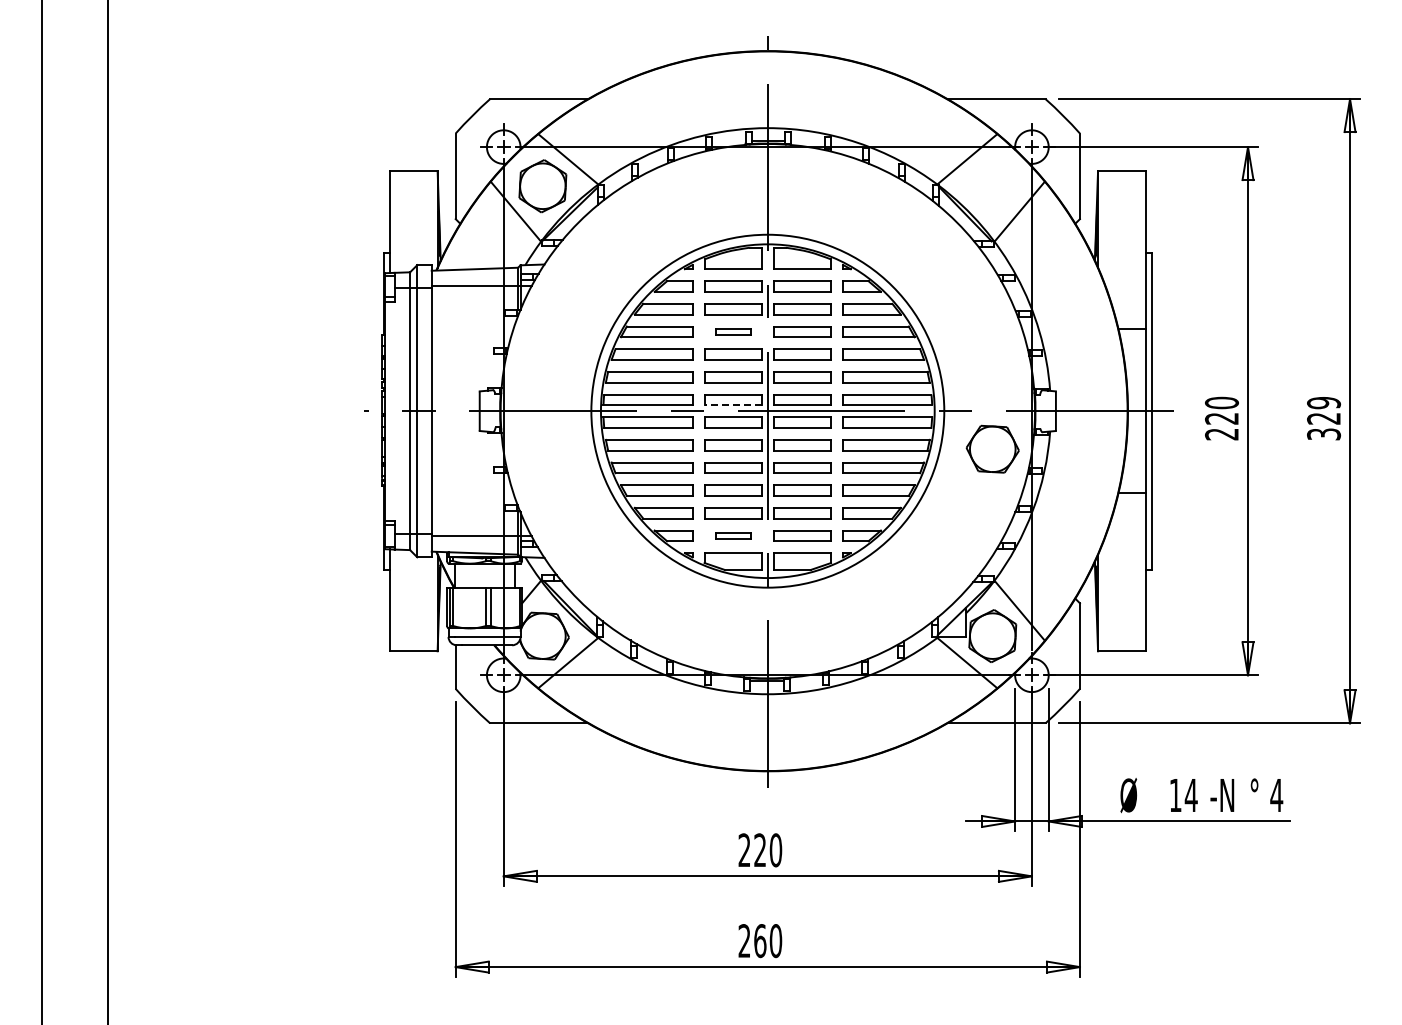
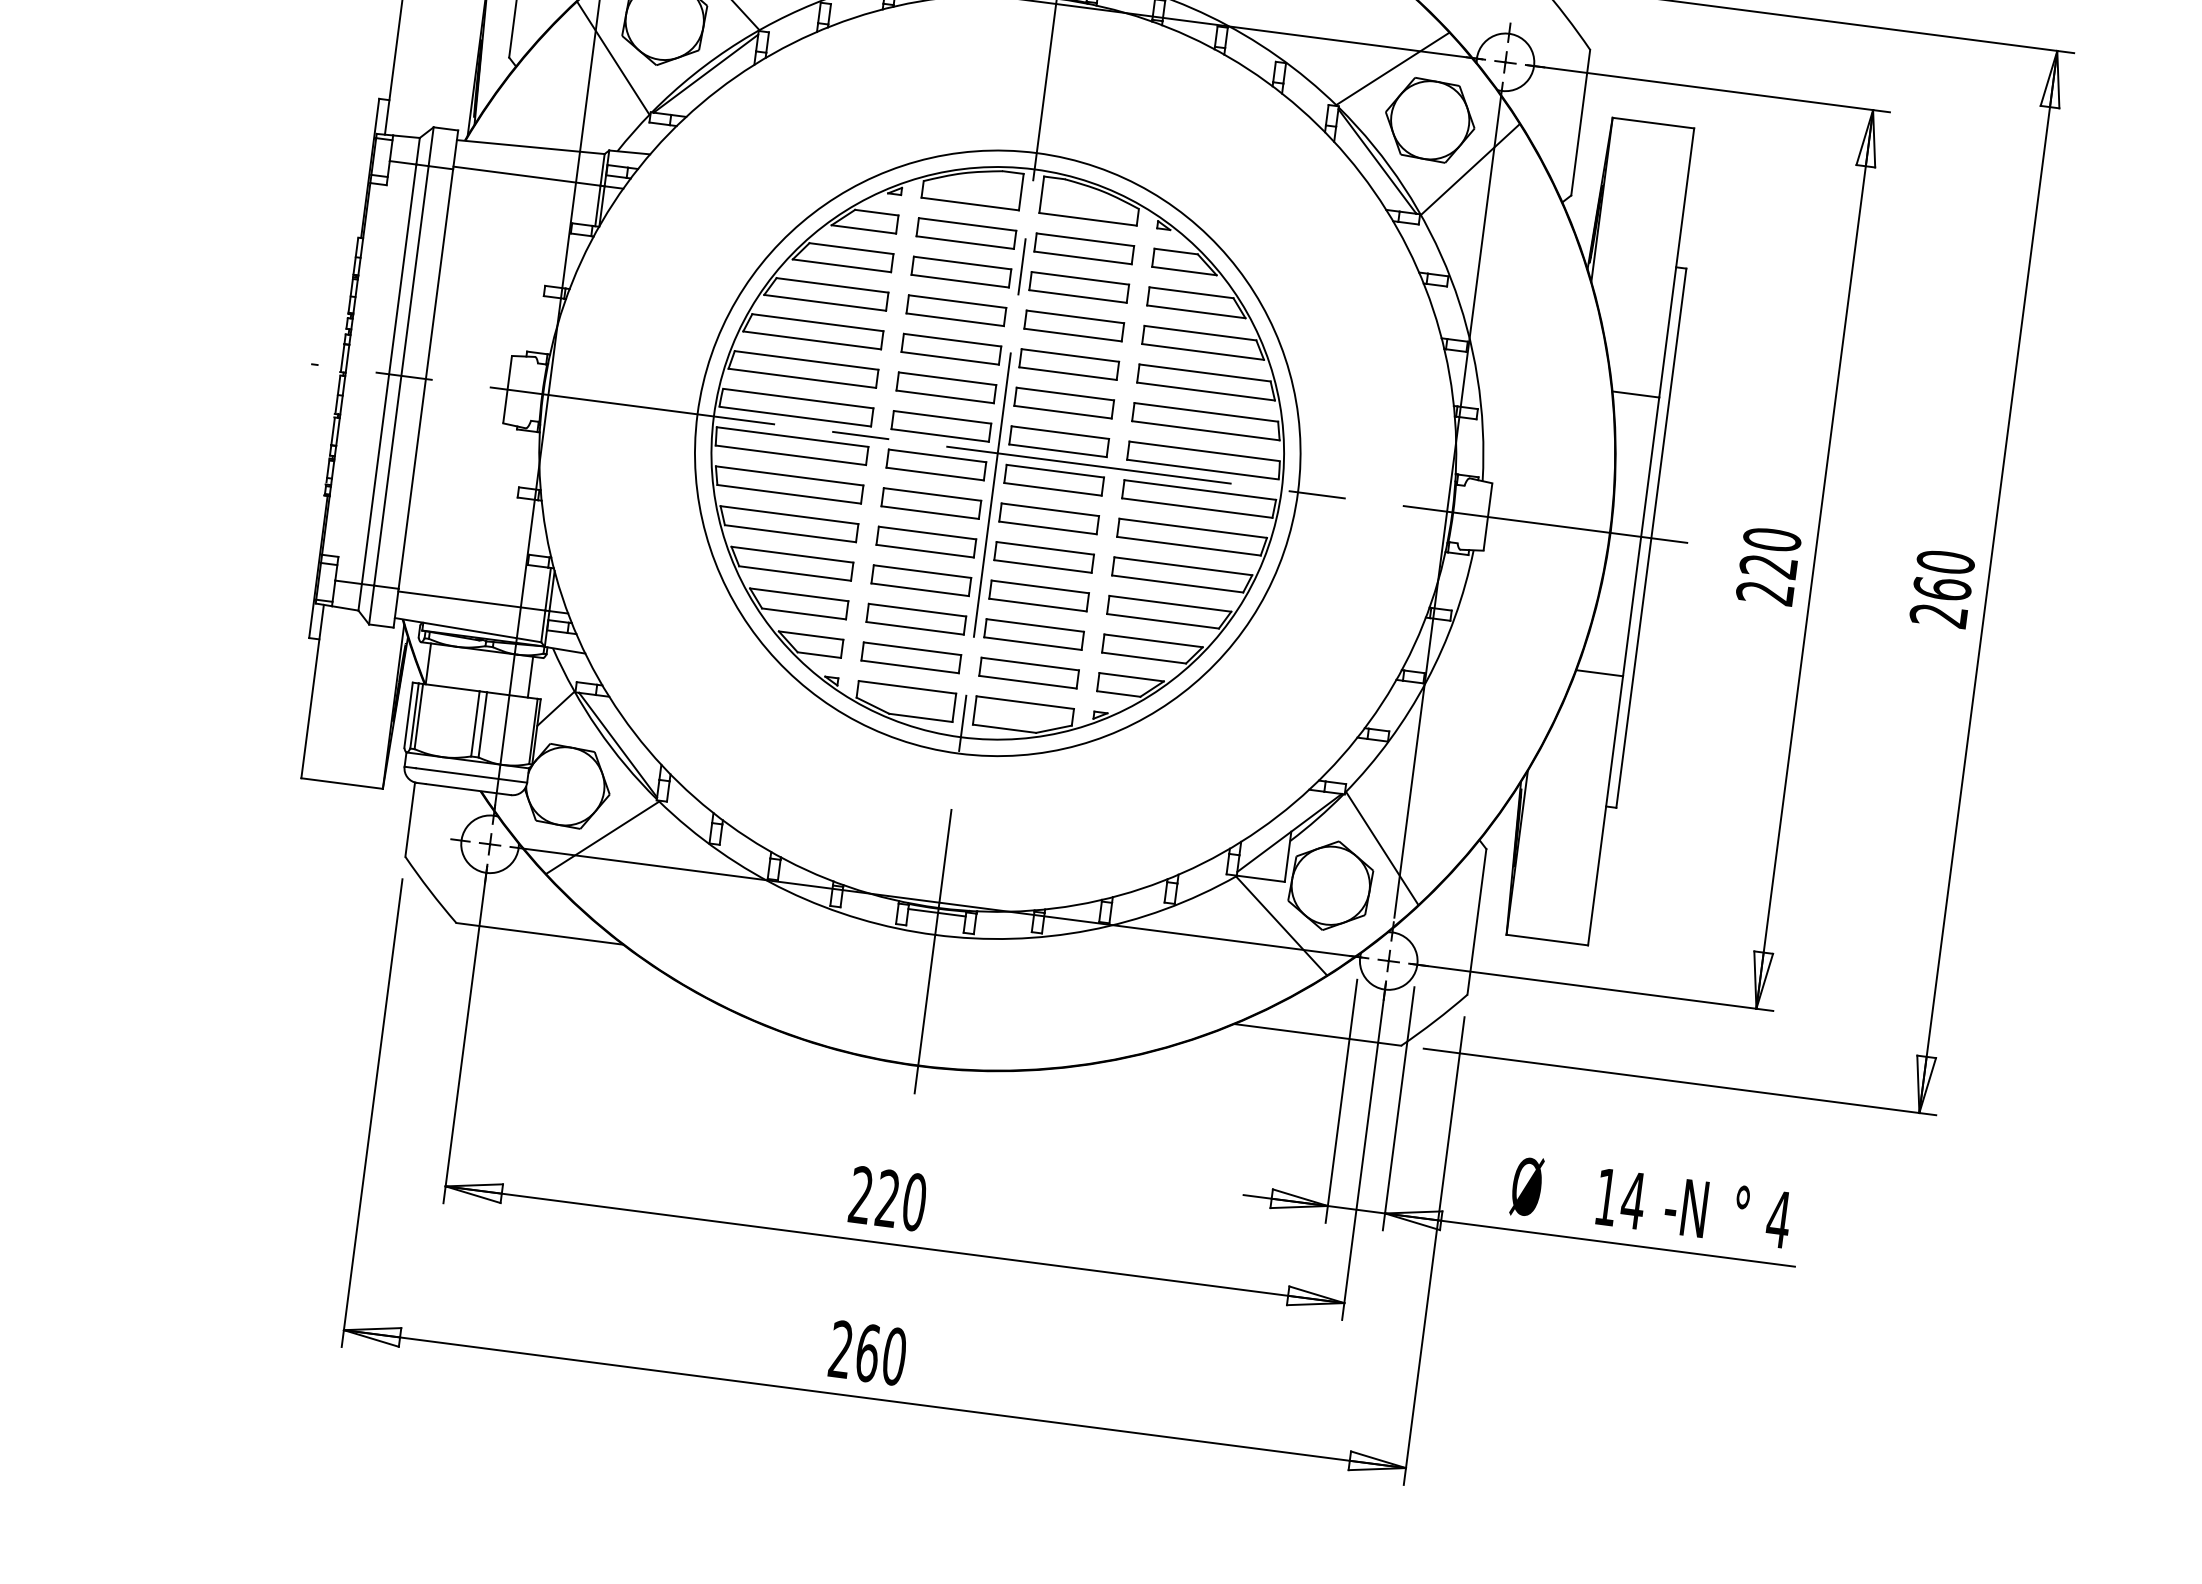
part: (733, 331) -> (956, 310), size x1.67
line: (733, 405) -> (940, 436), dashed -> solid
text: (1324, 418) -> (1943, 588), 329 -> 260
part: (992, 448) -> (1429, 118), moved
part: (733, 535) -> (911, 657), size x1.67

